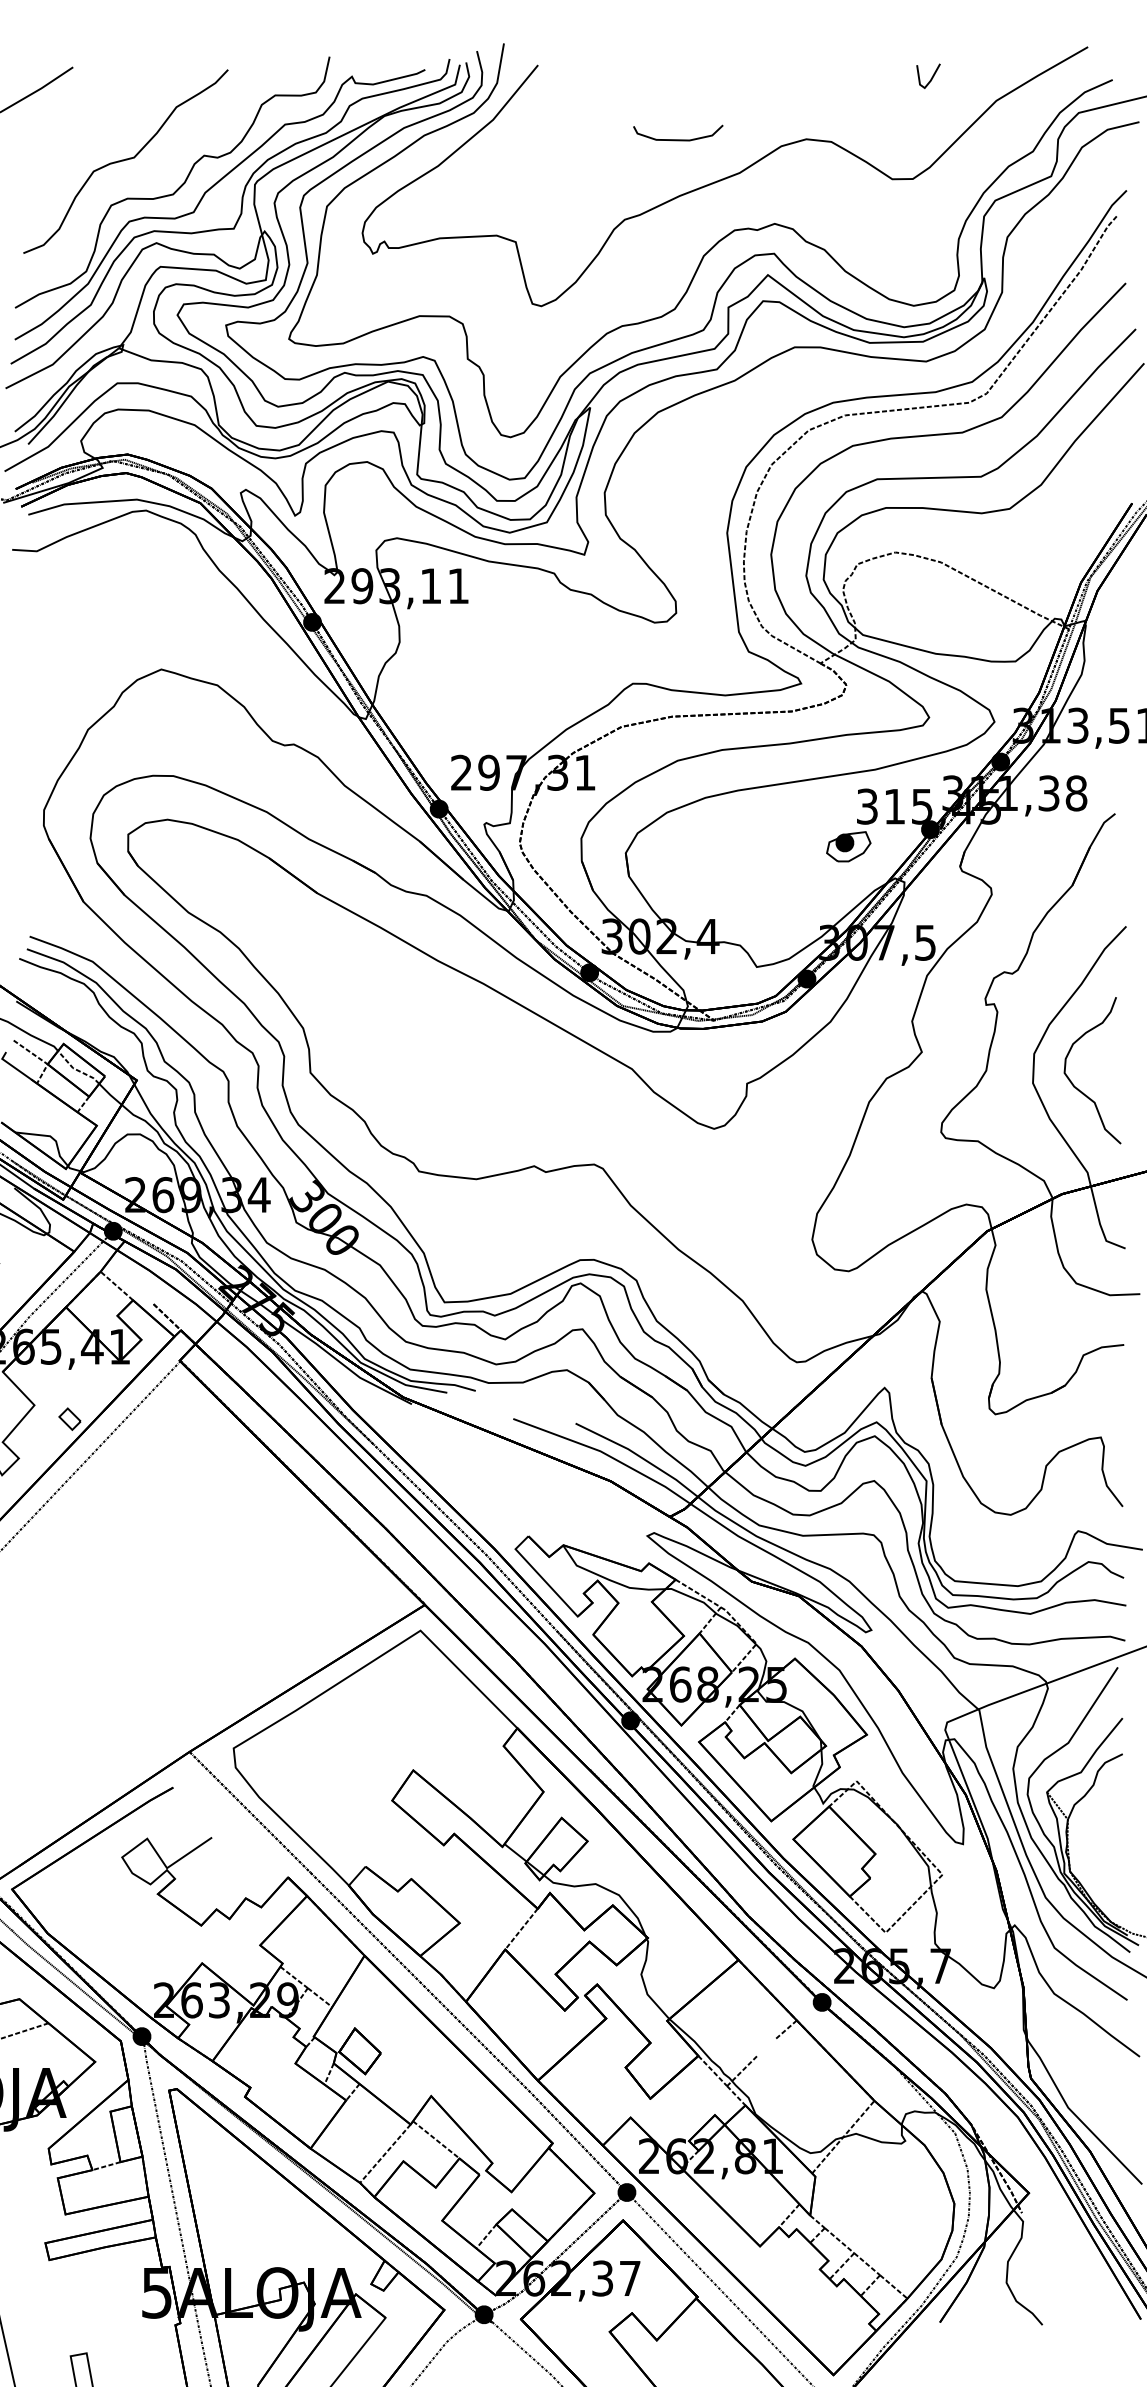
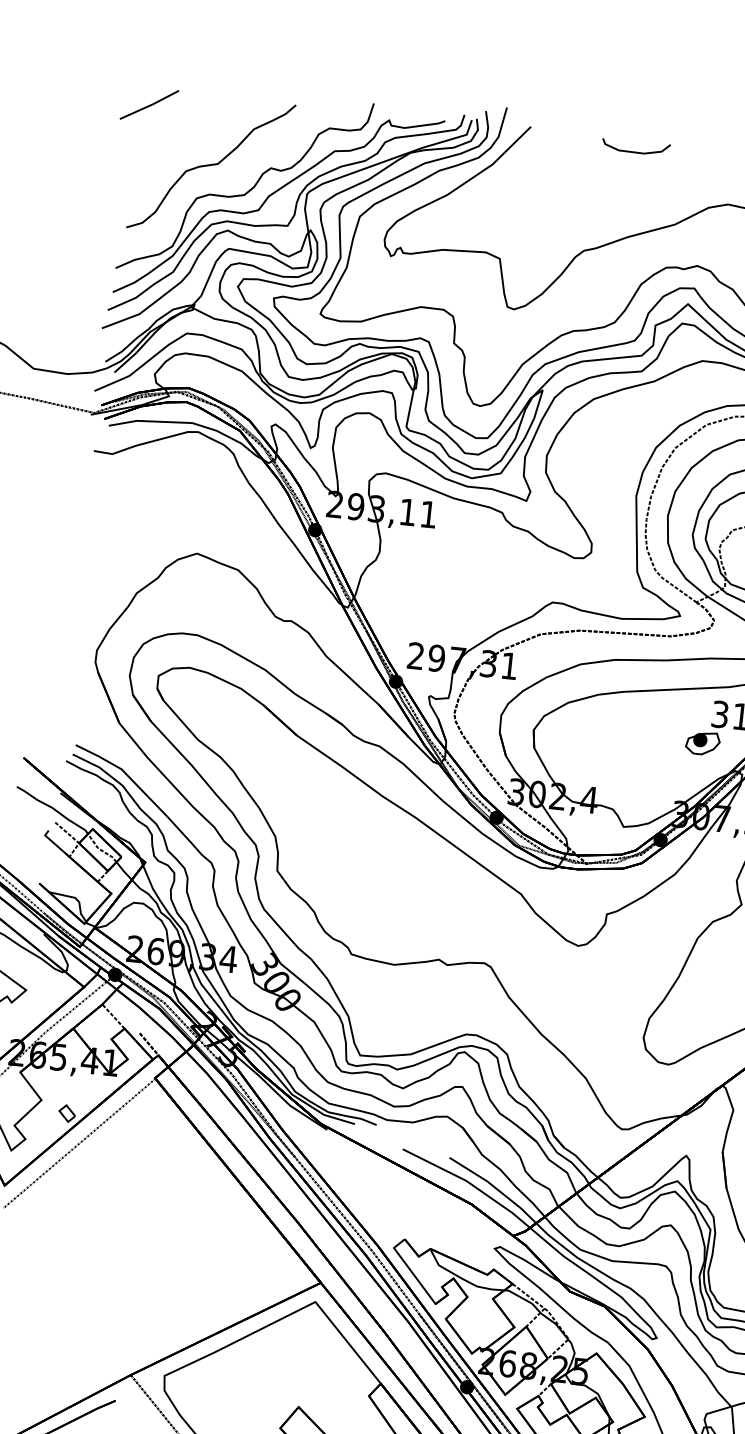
curve: (678, 139) -> (635, 151), moved

